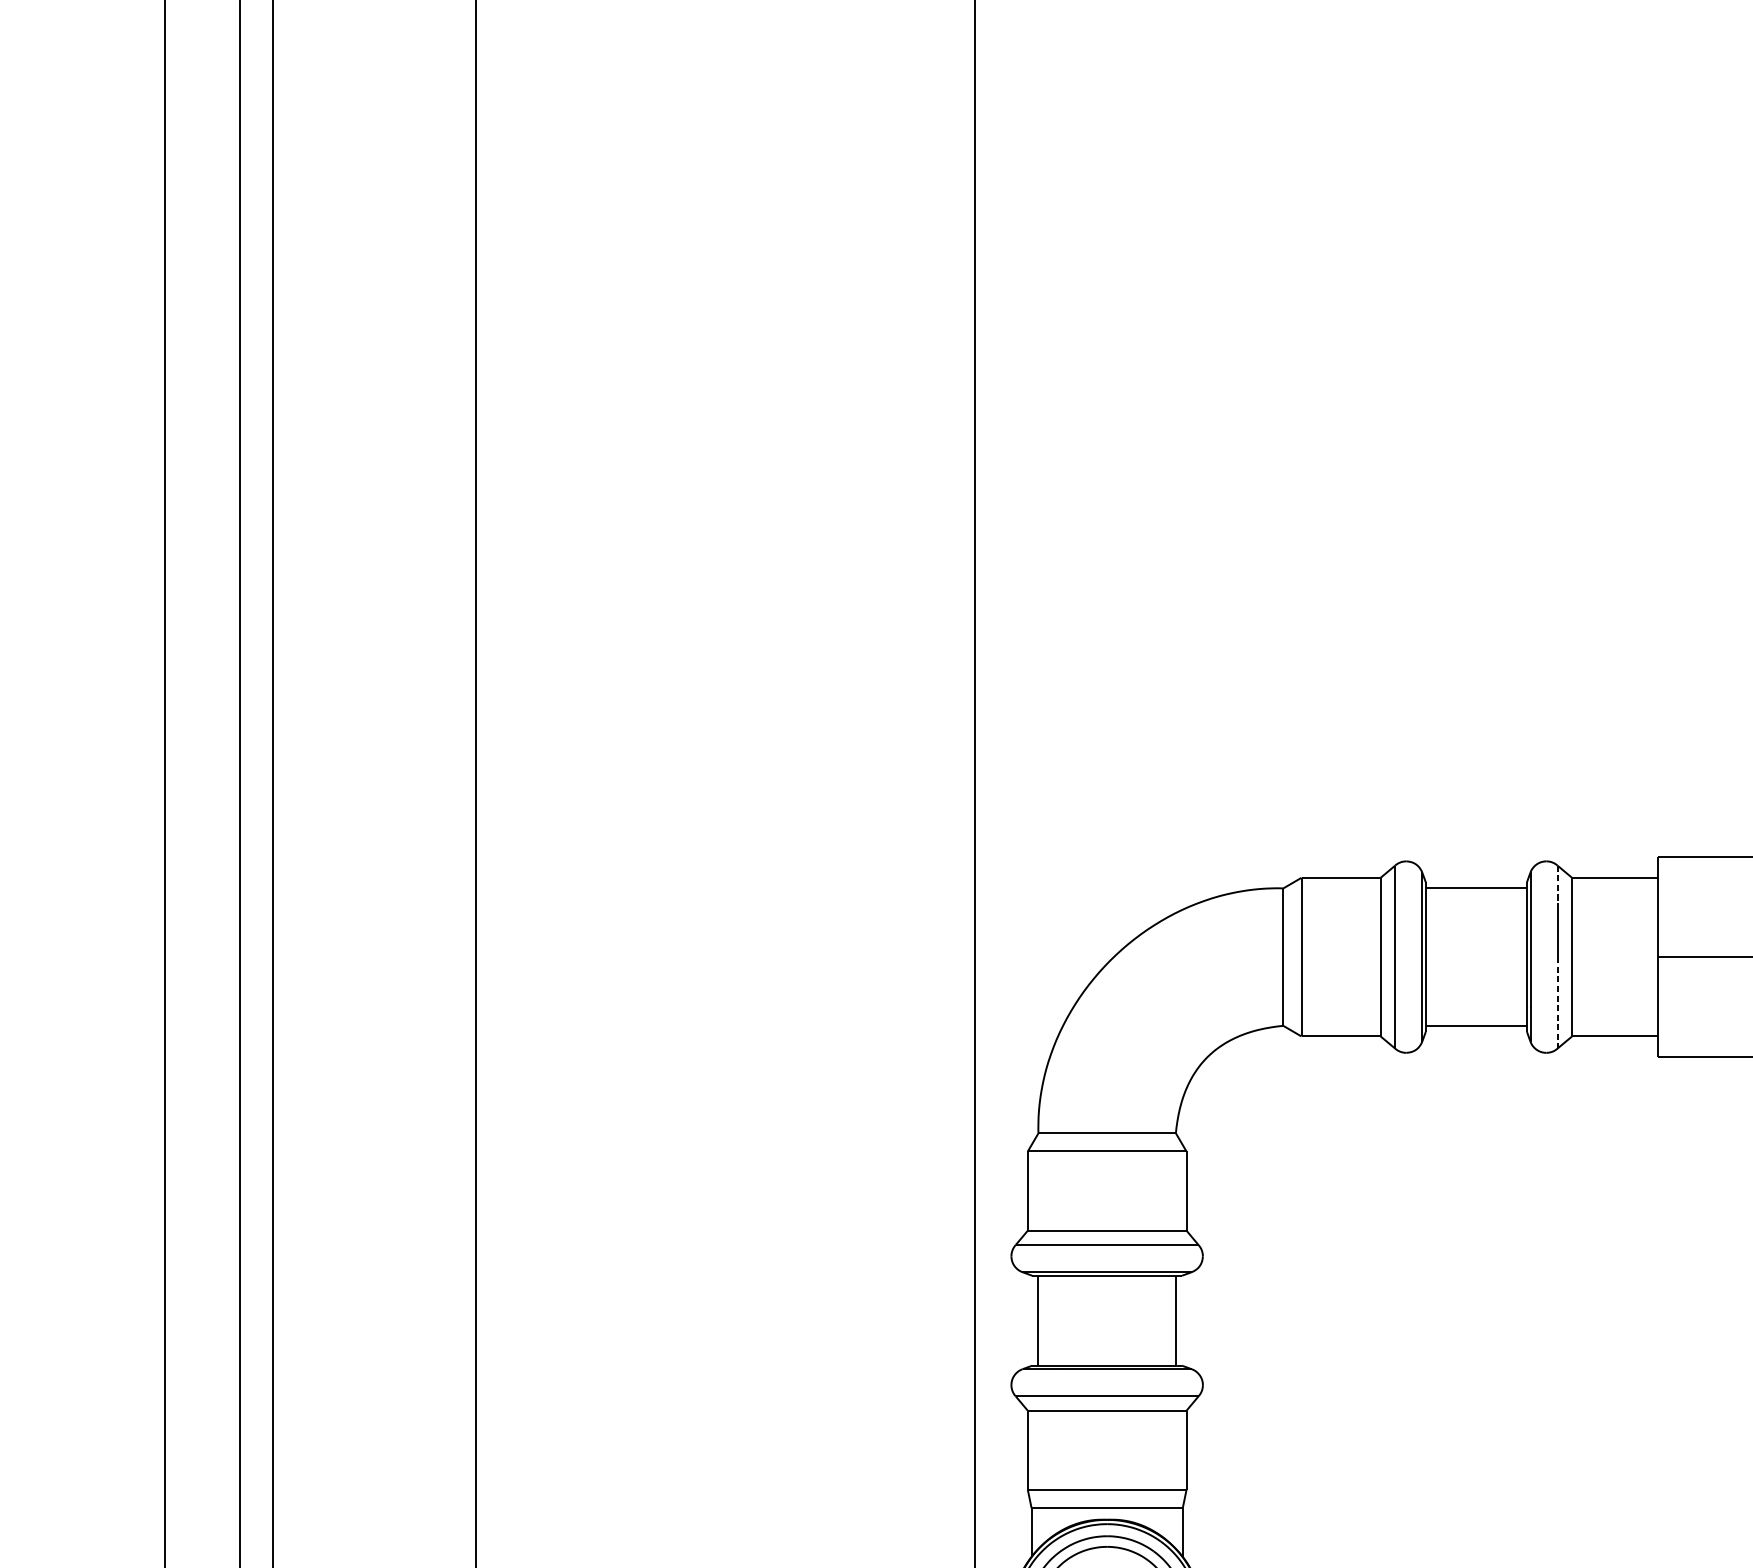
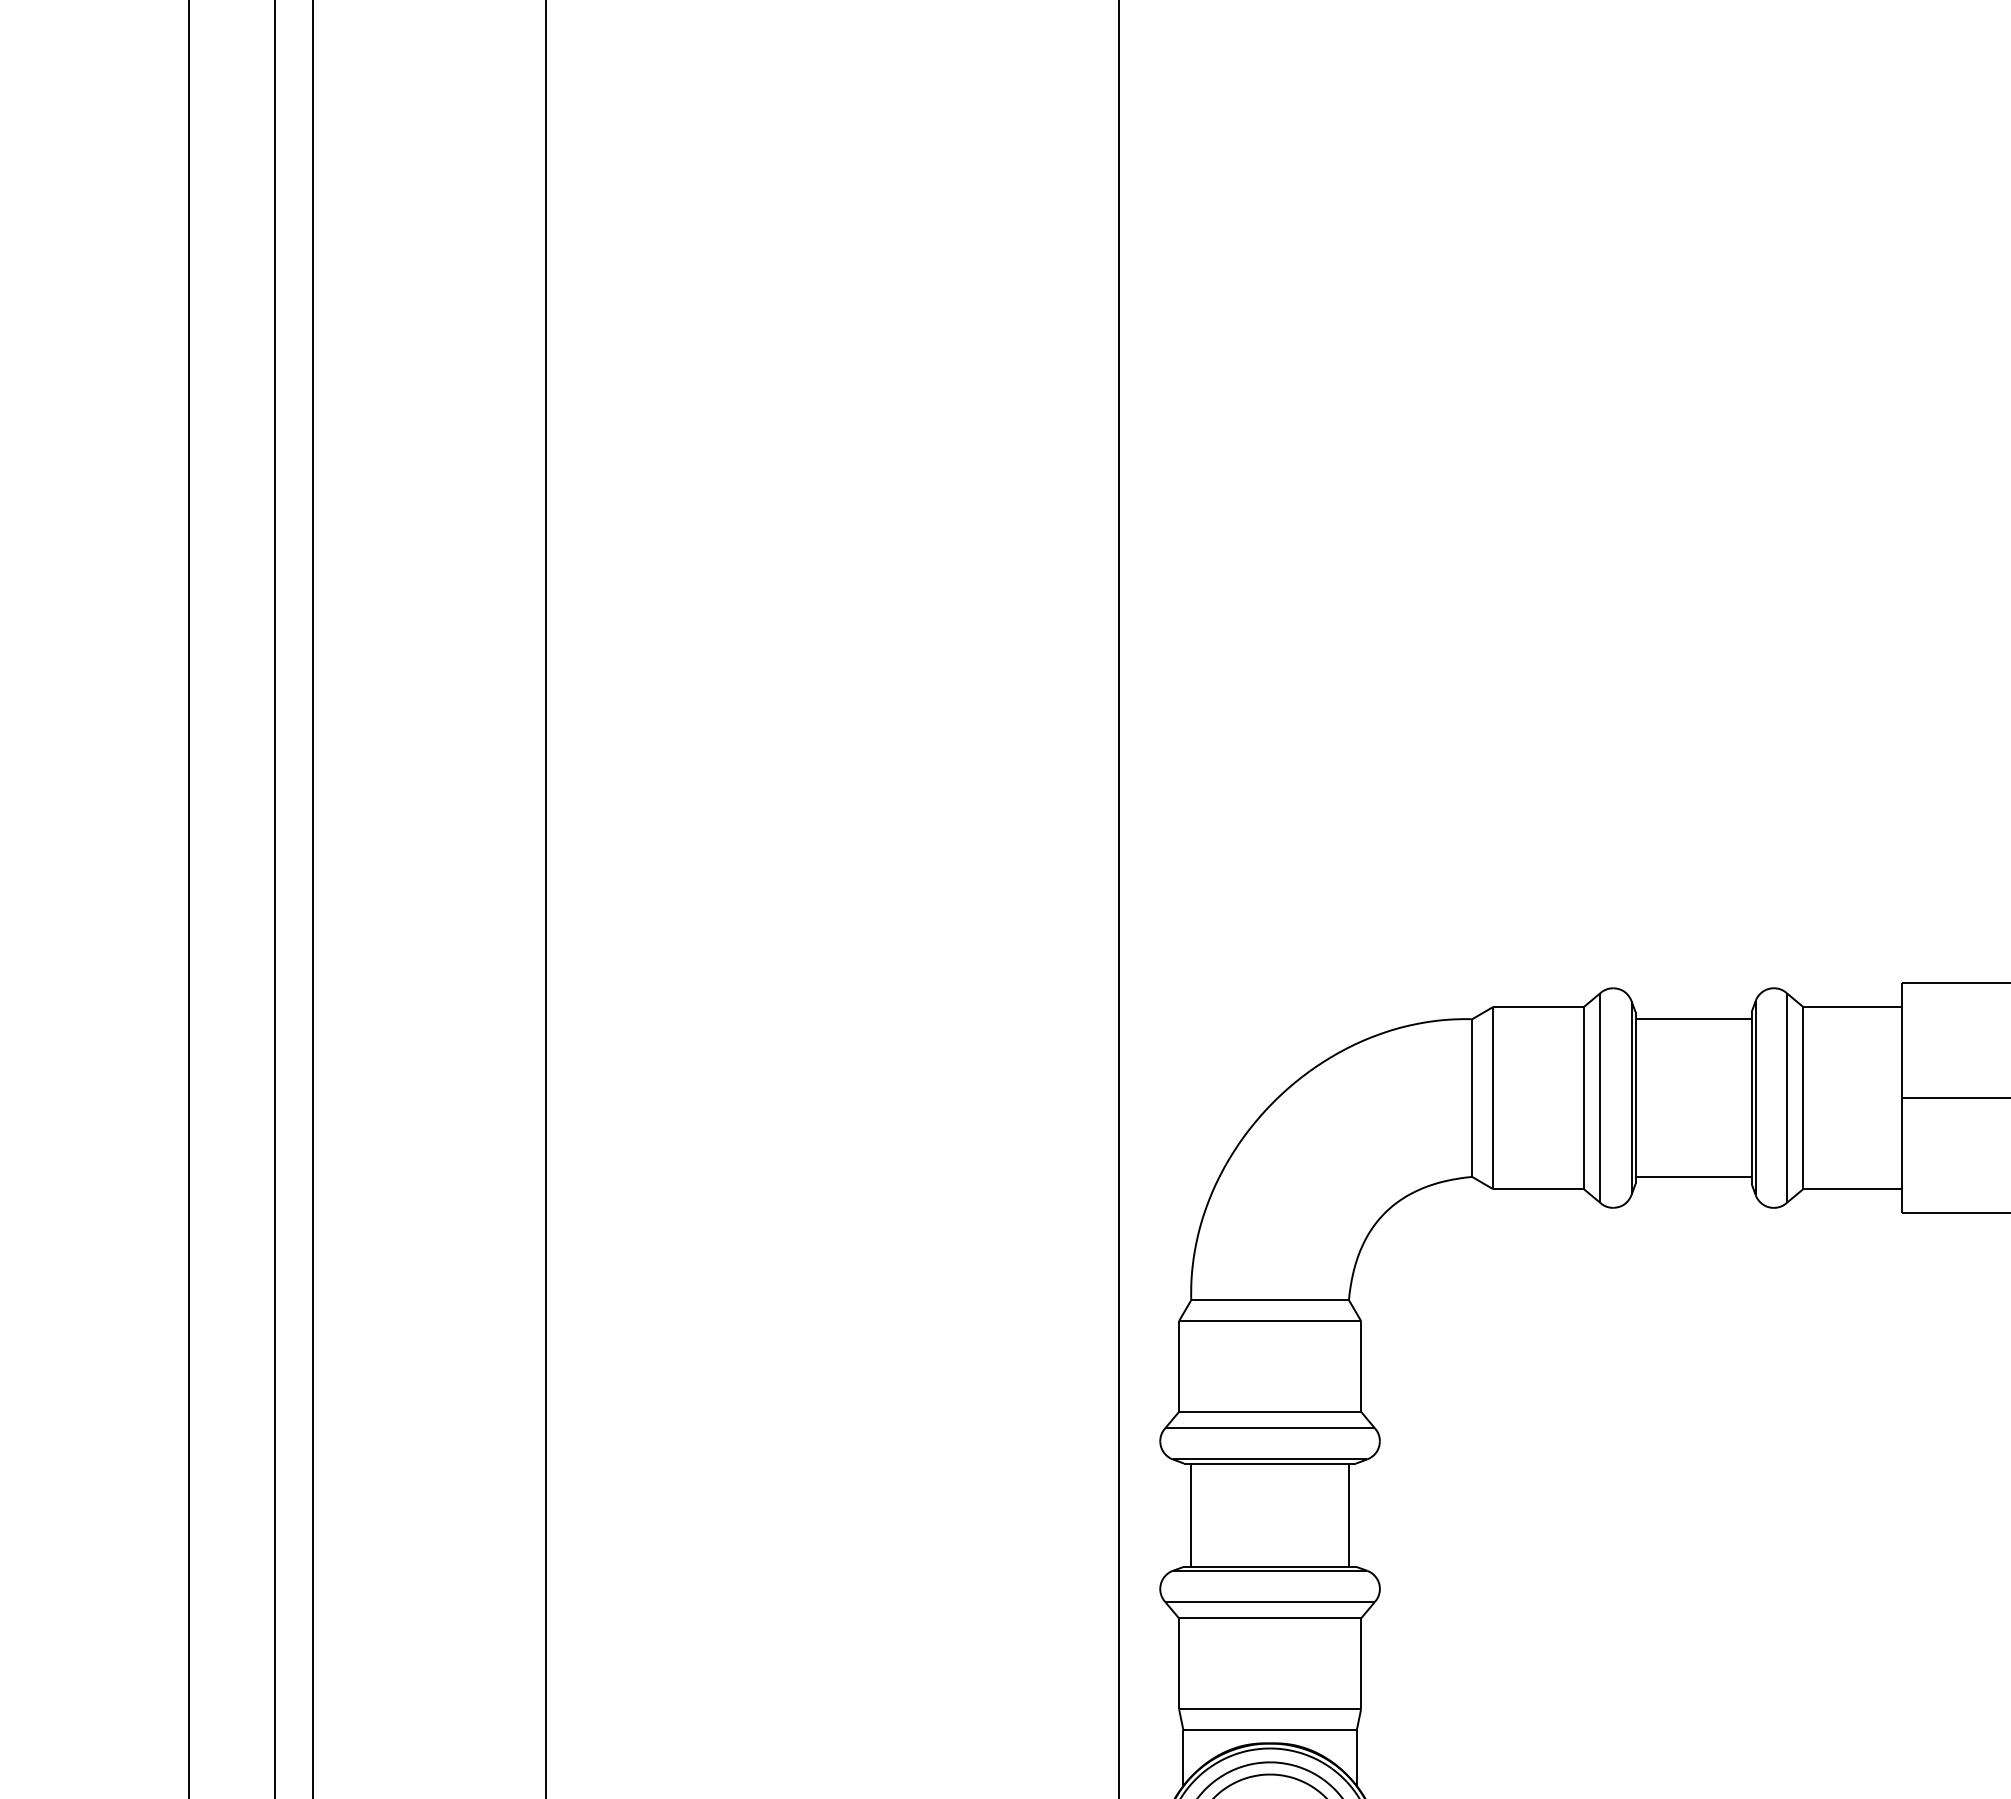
line: (1557, 884) -> (1786, 1014), dashed -> solid
line: (1557, 1003) -> (1786, 1151), dashed -> solid

